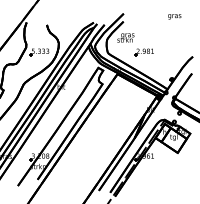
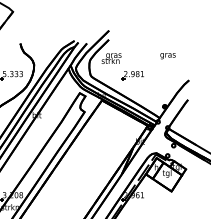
text: (174, 16) -> (167, 55), moved

